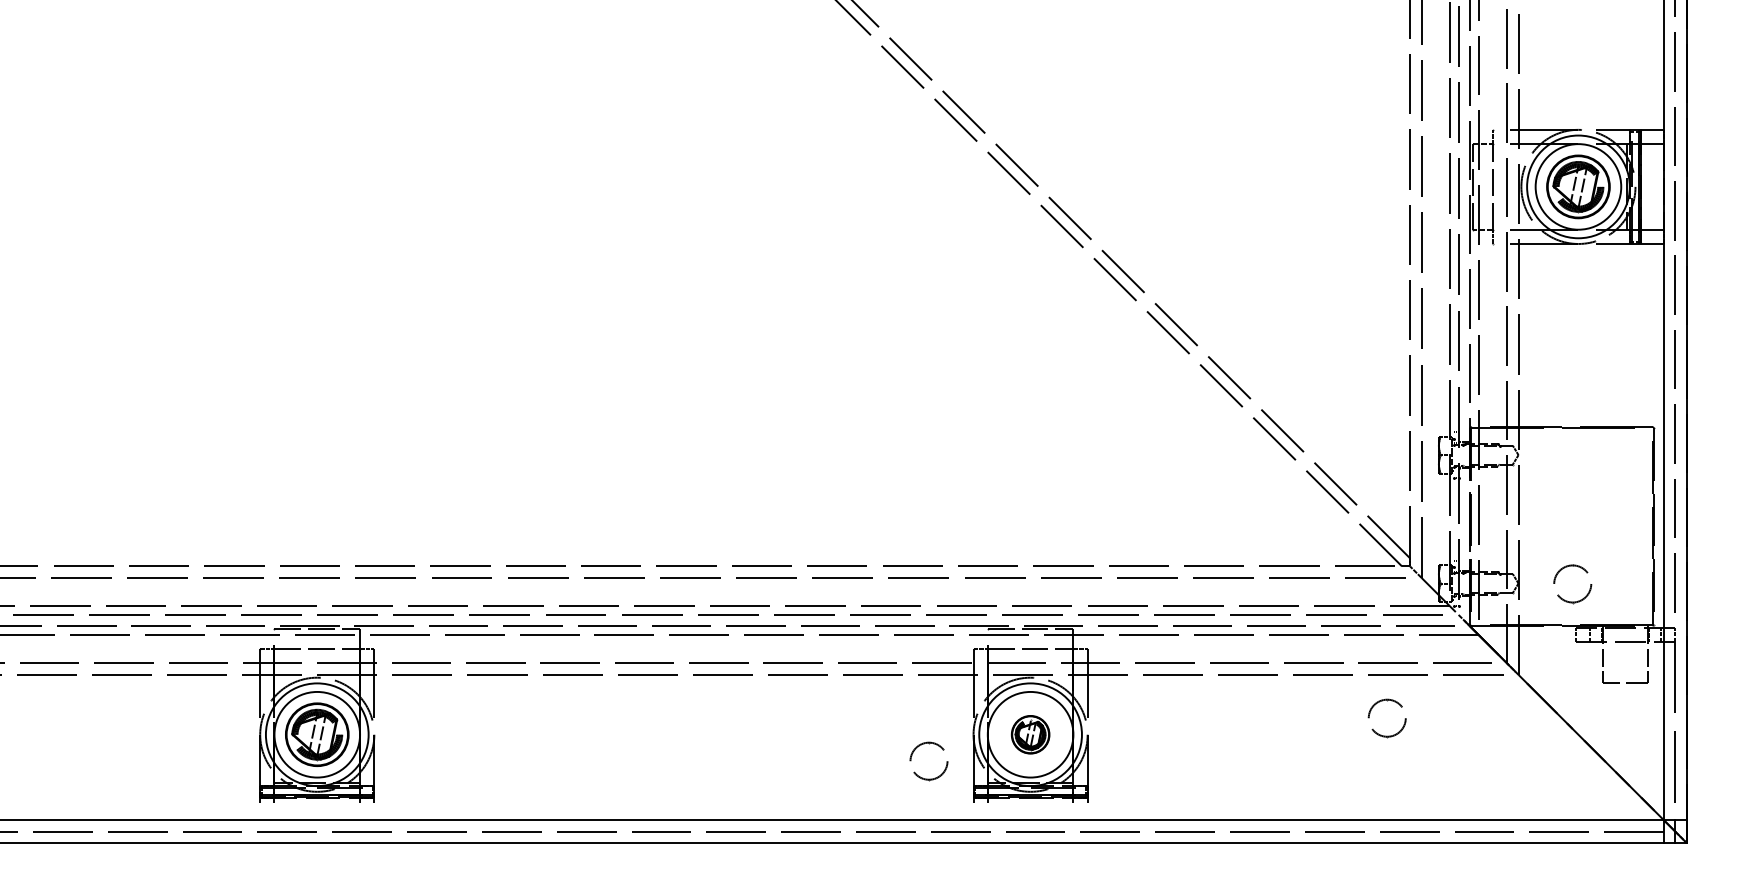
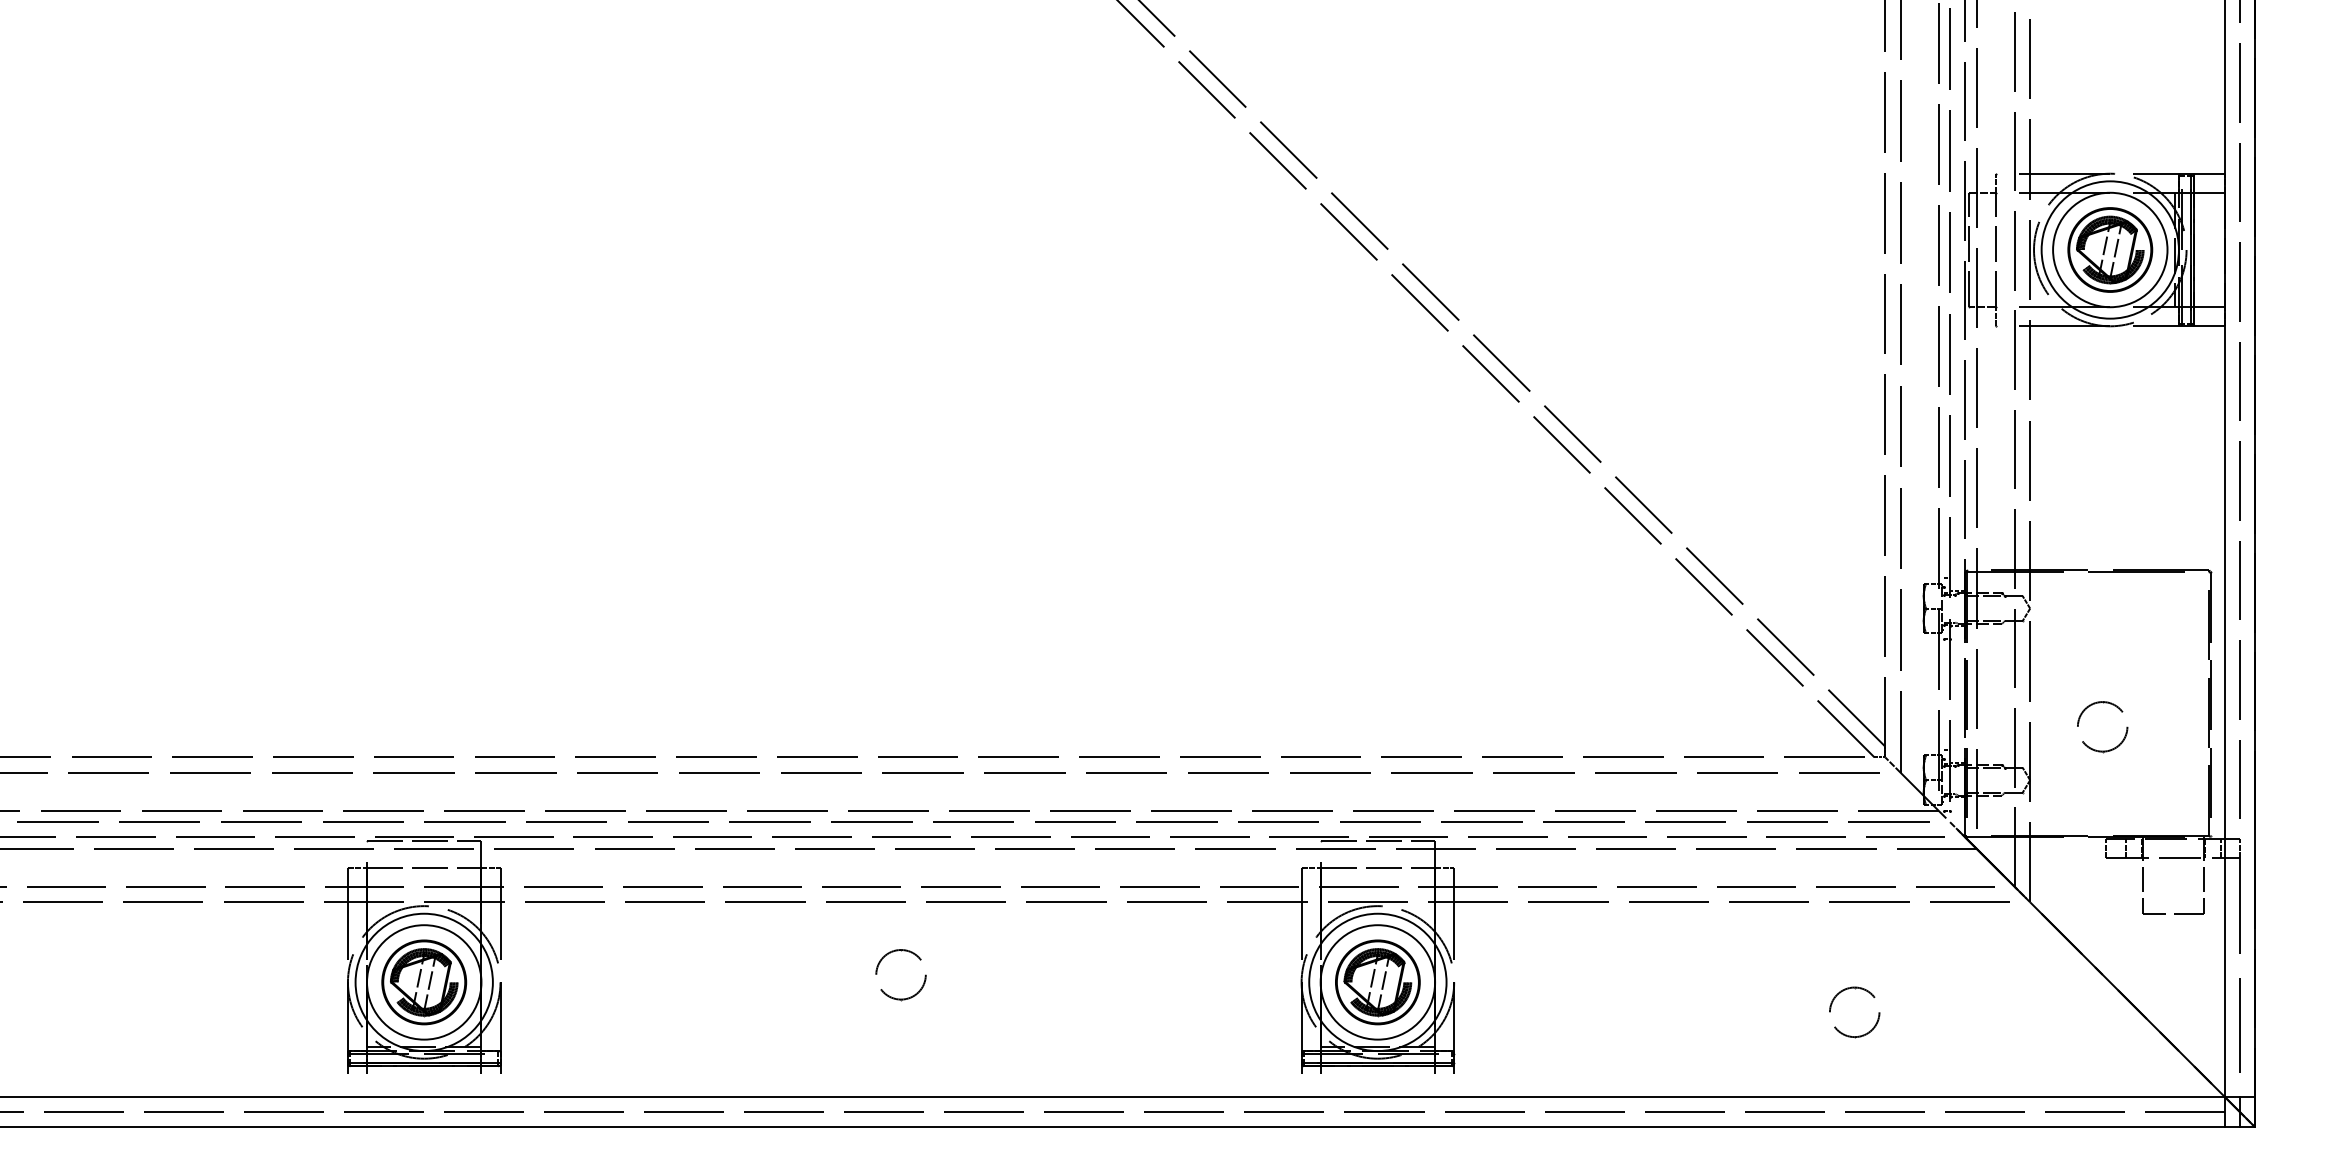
part: (1568, 600) -> (2096, 749), moved
part: (1387, 701) -> (1855, 989), moved
part: (1030, 734) -> (1377, 982), size x1.67
part: (916, 773) -> (884, 991), moved

